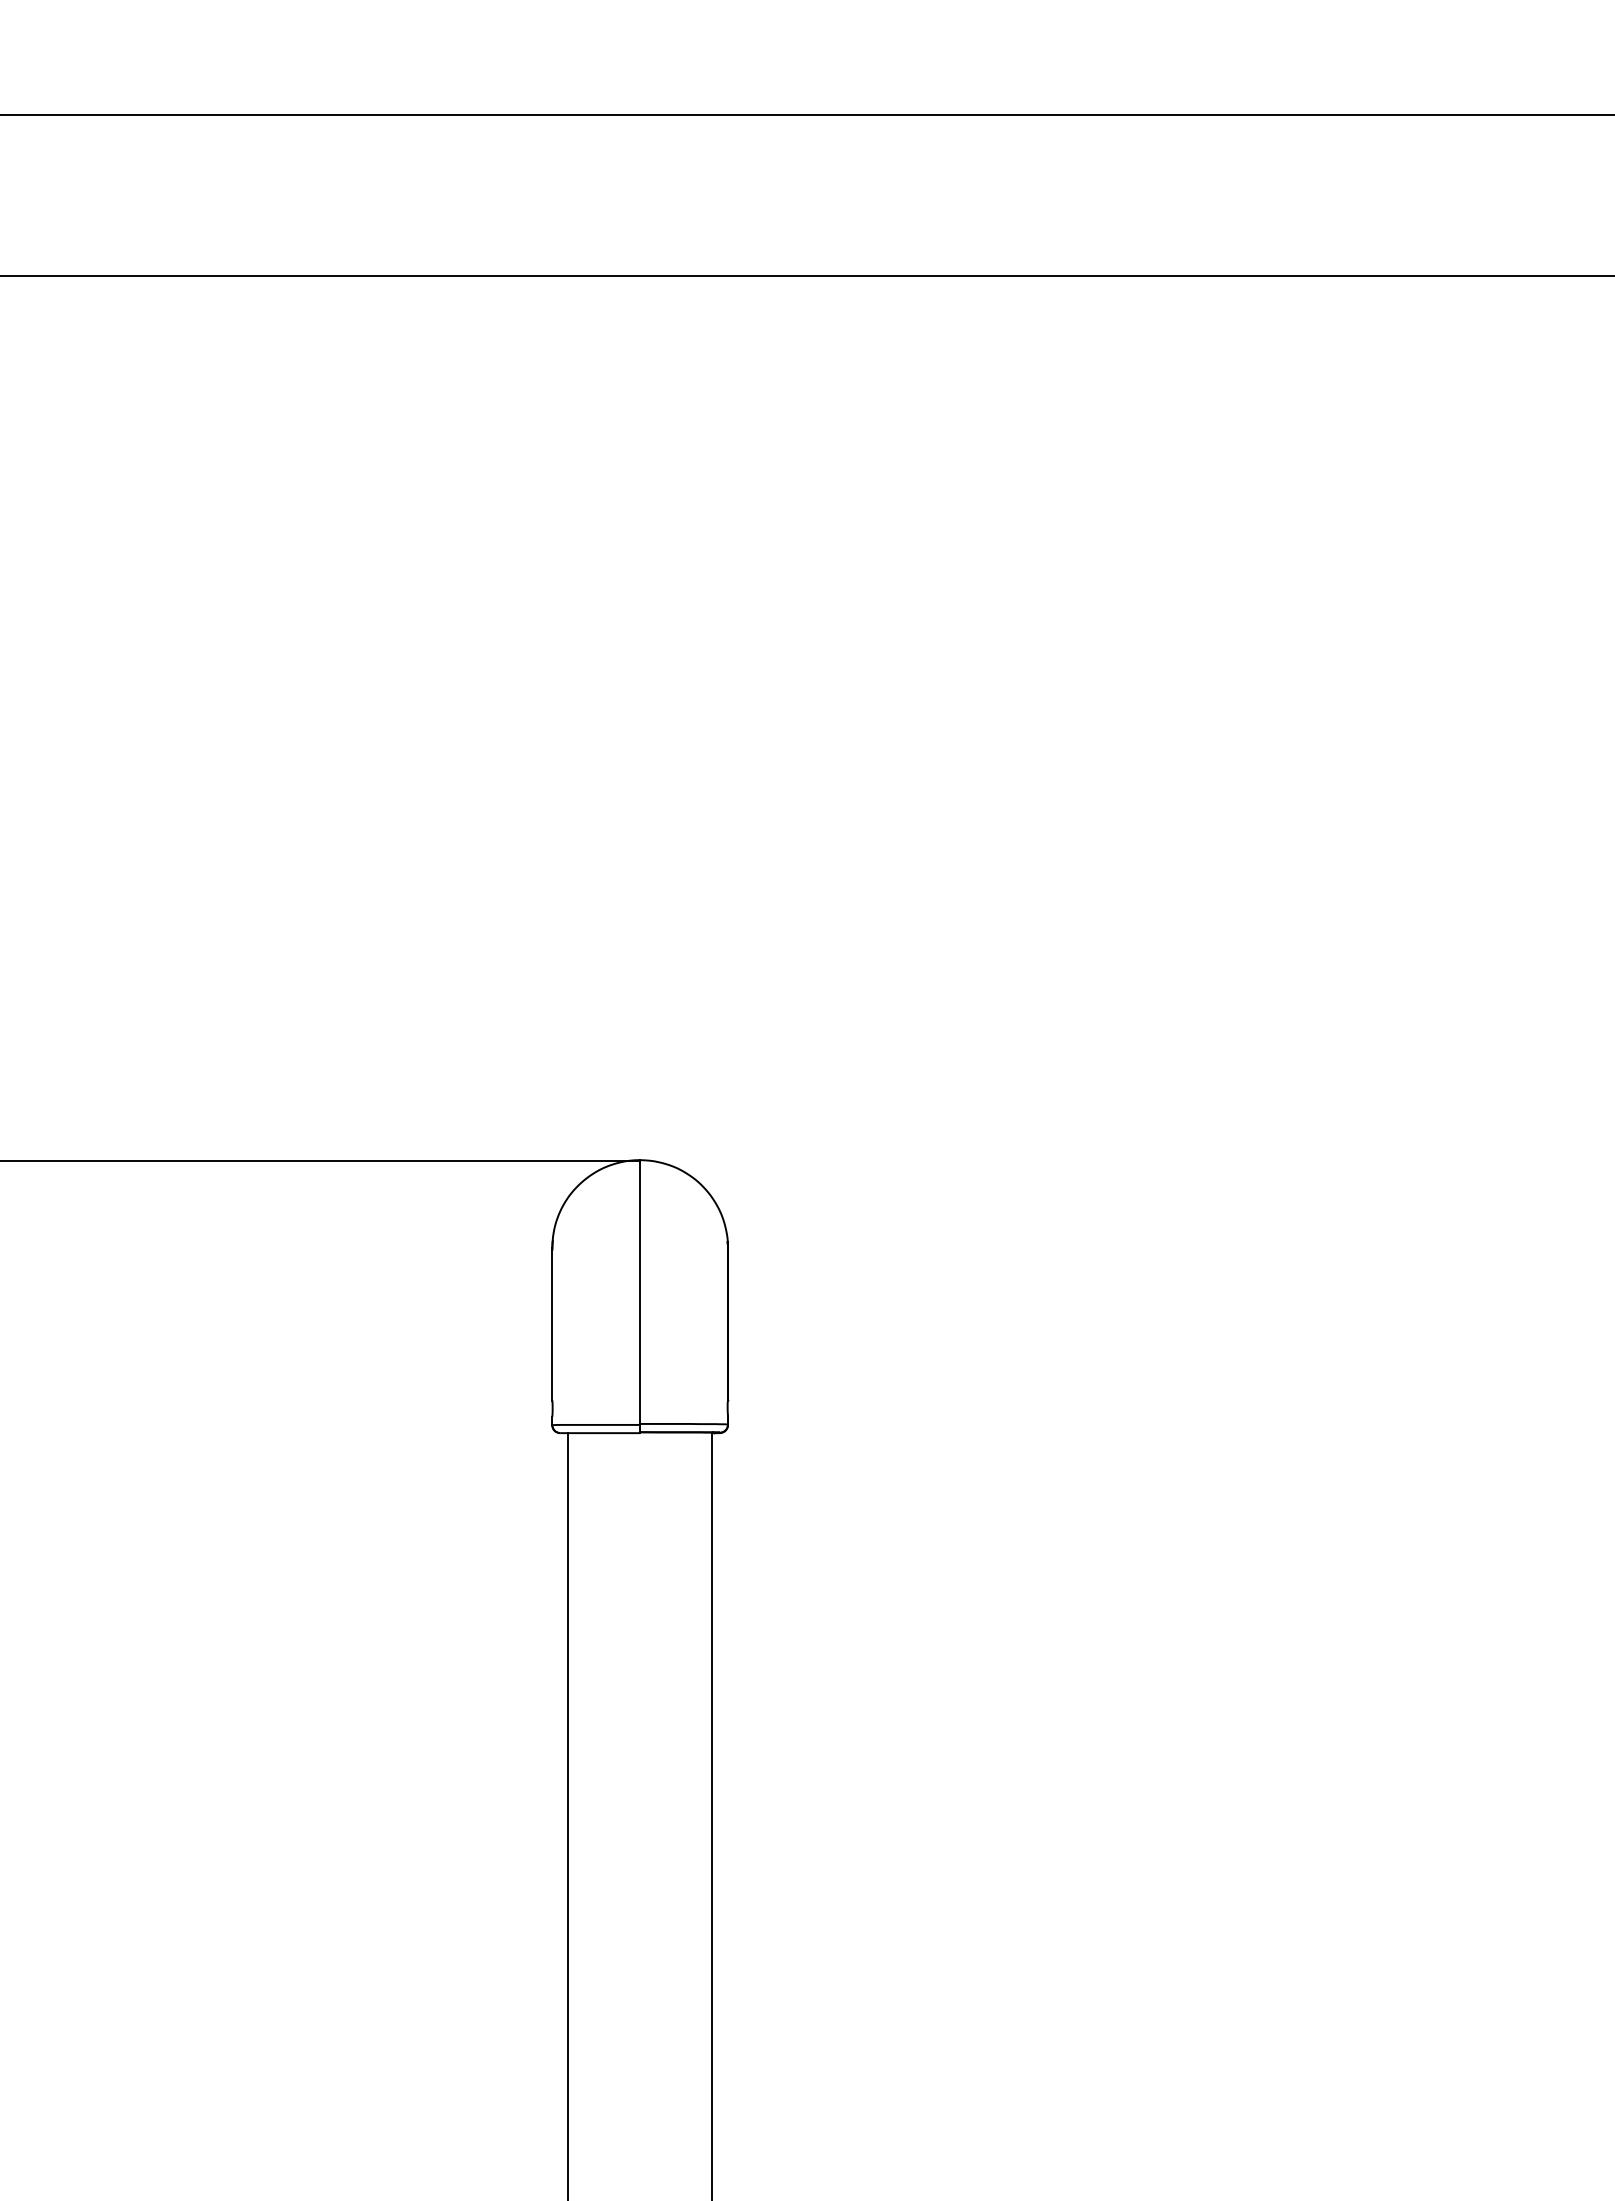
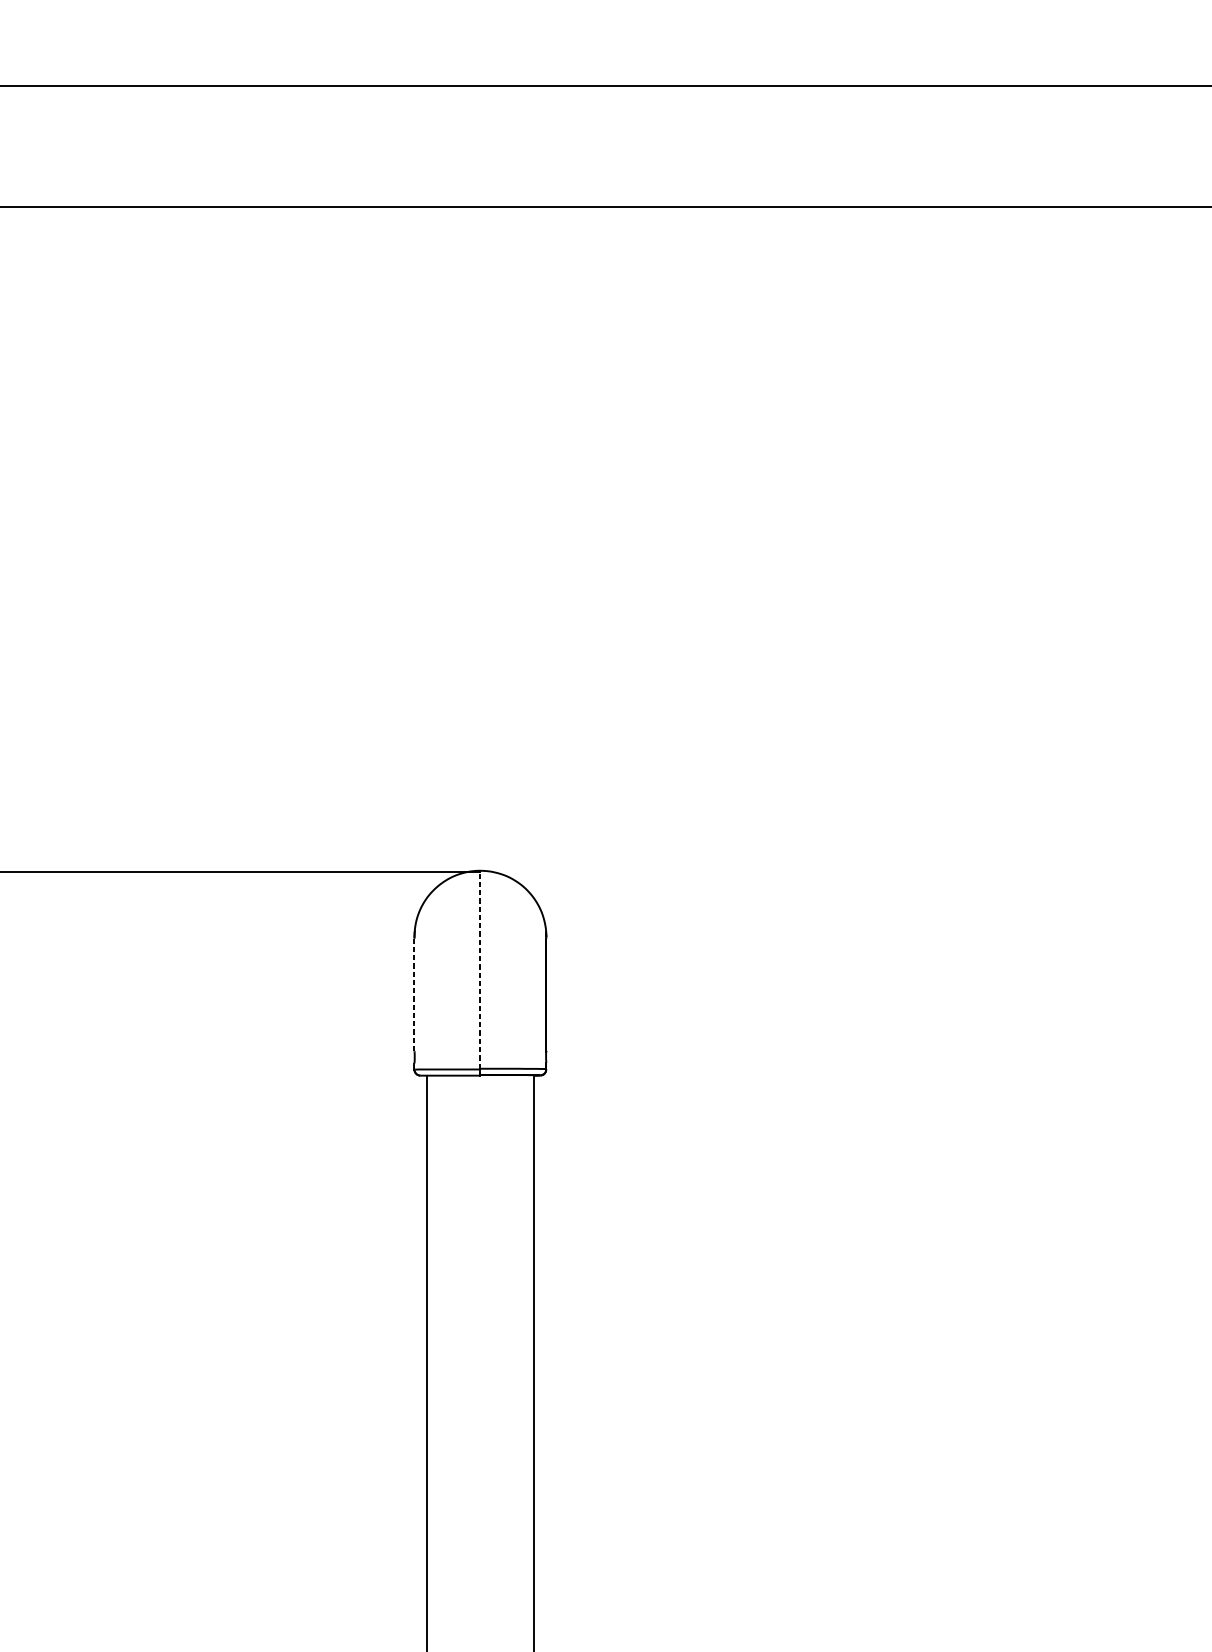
line: (640, 1293) -> (480, 970), solid -> dashed
line: (552, 1326) -> (414, 995), solid -> dashed

